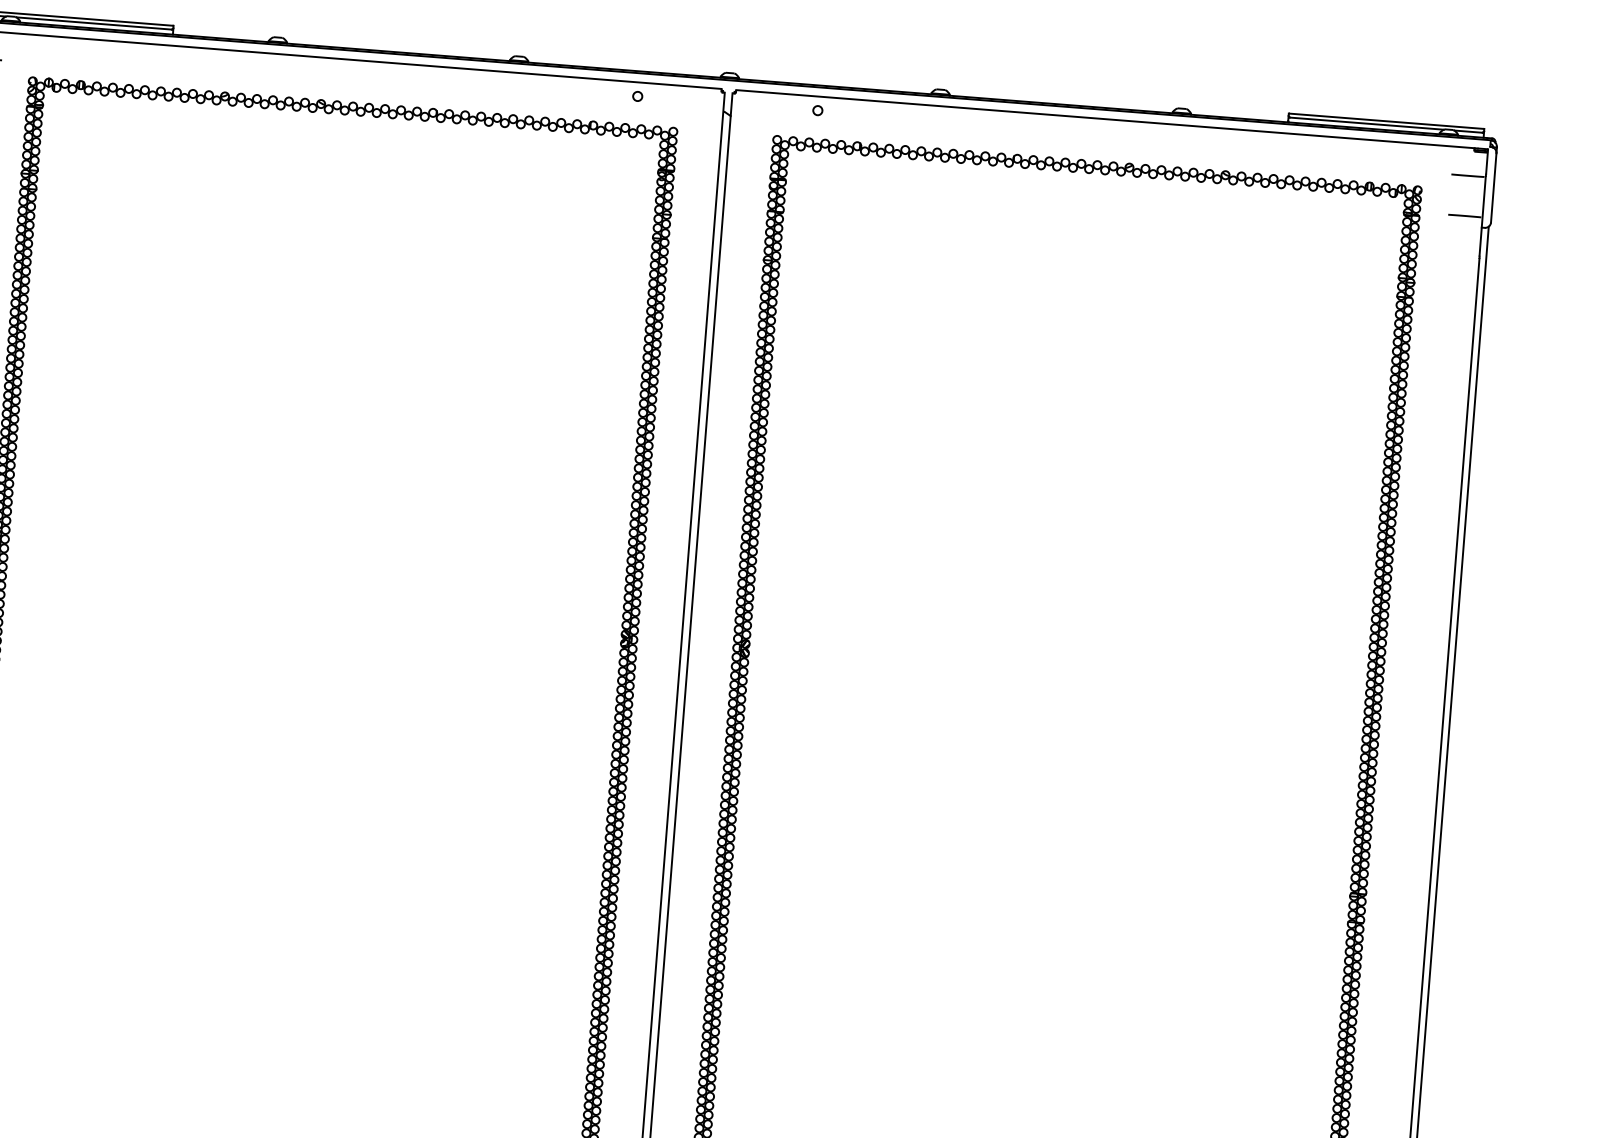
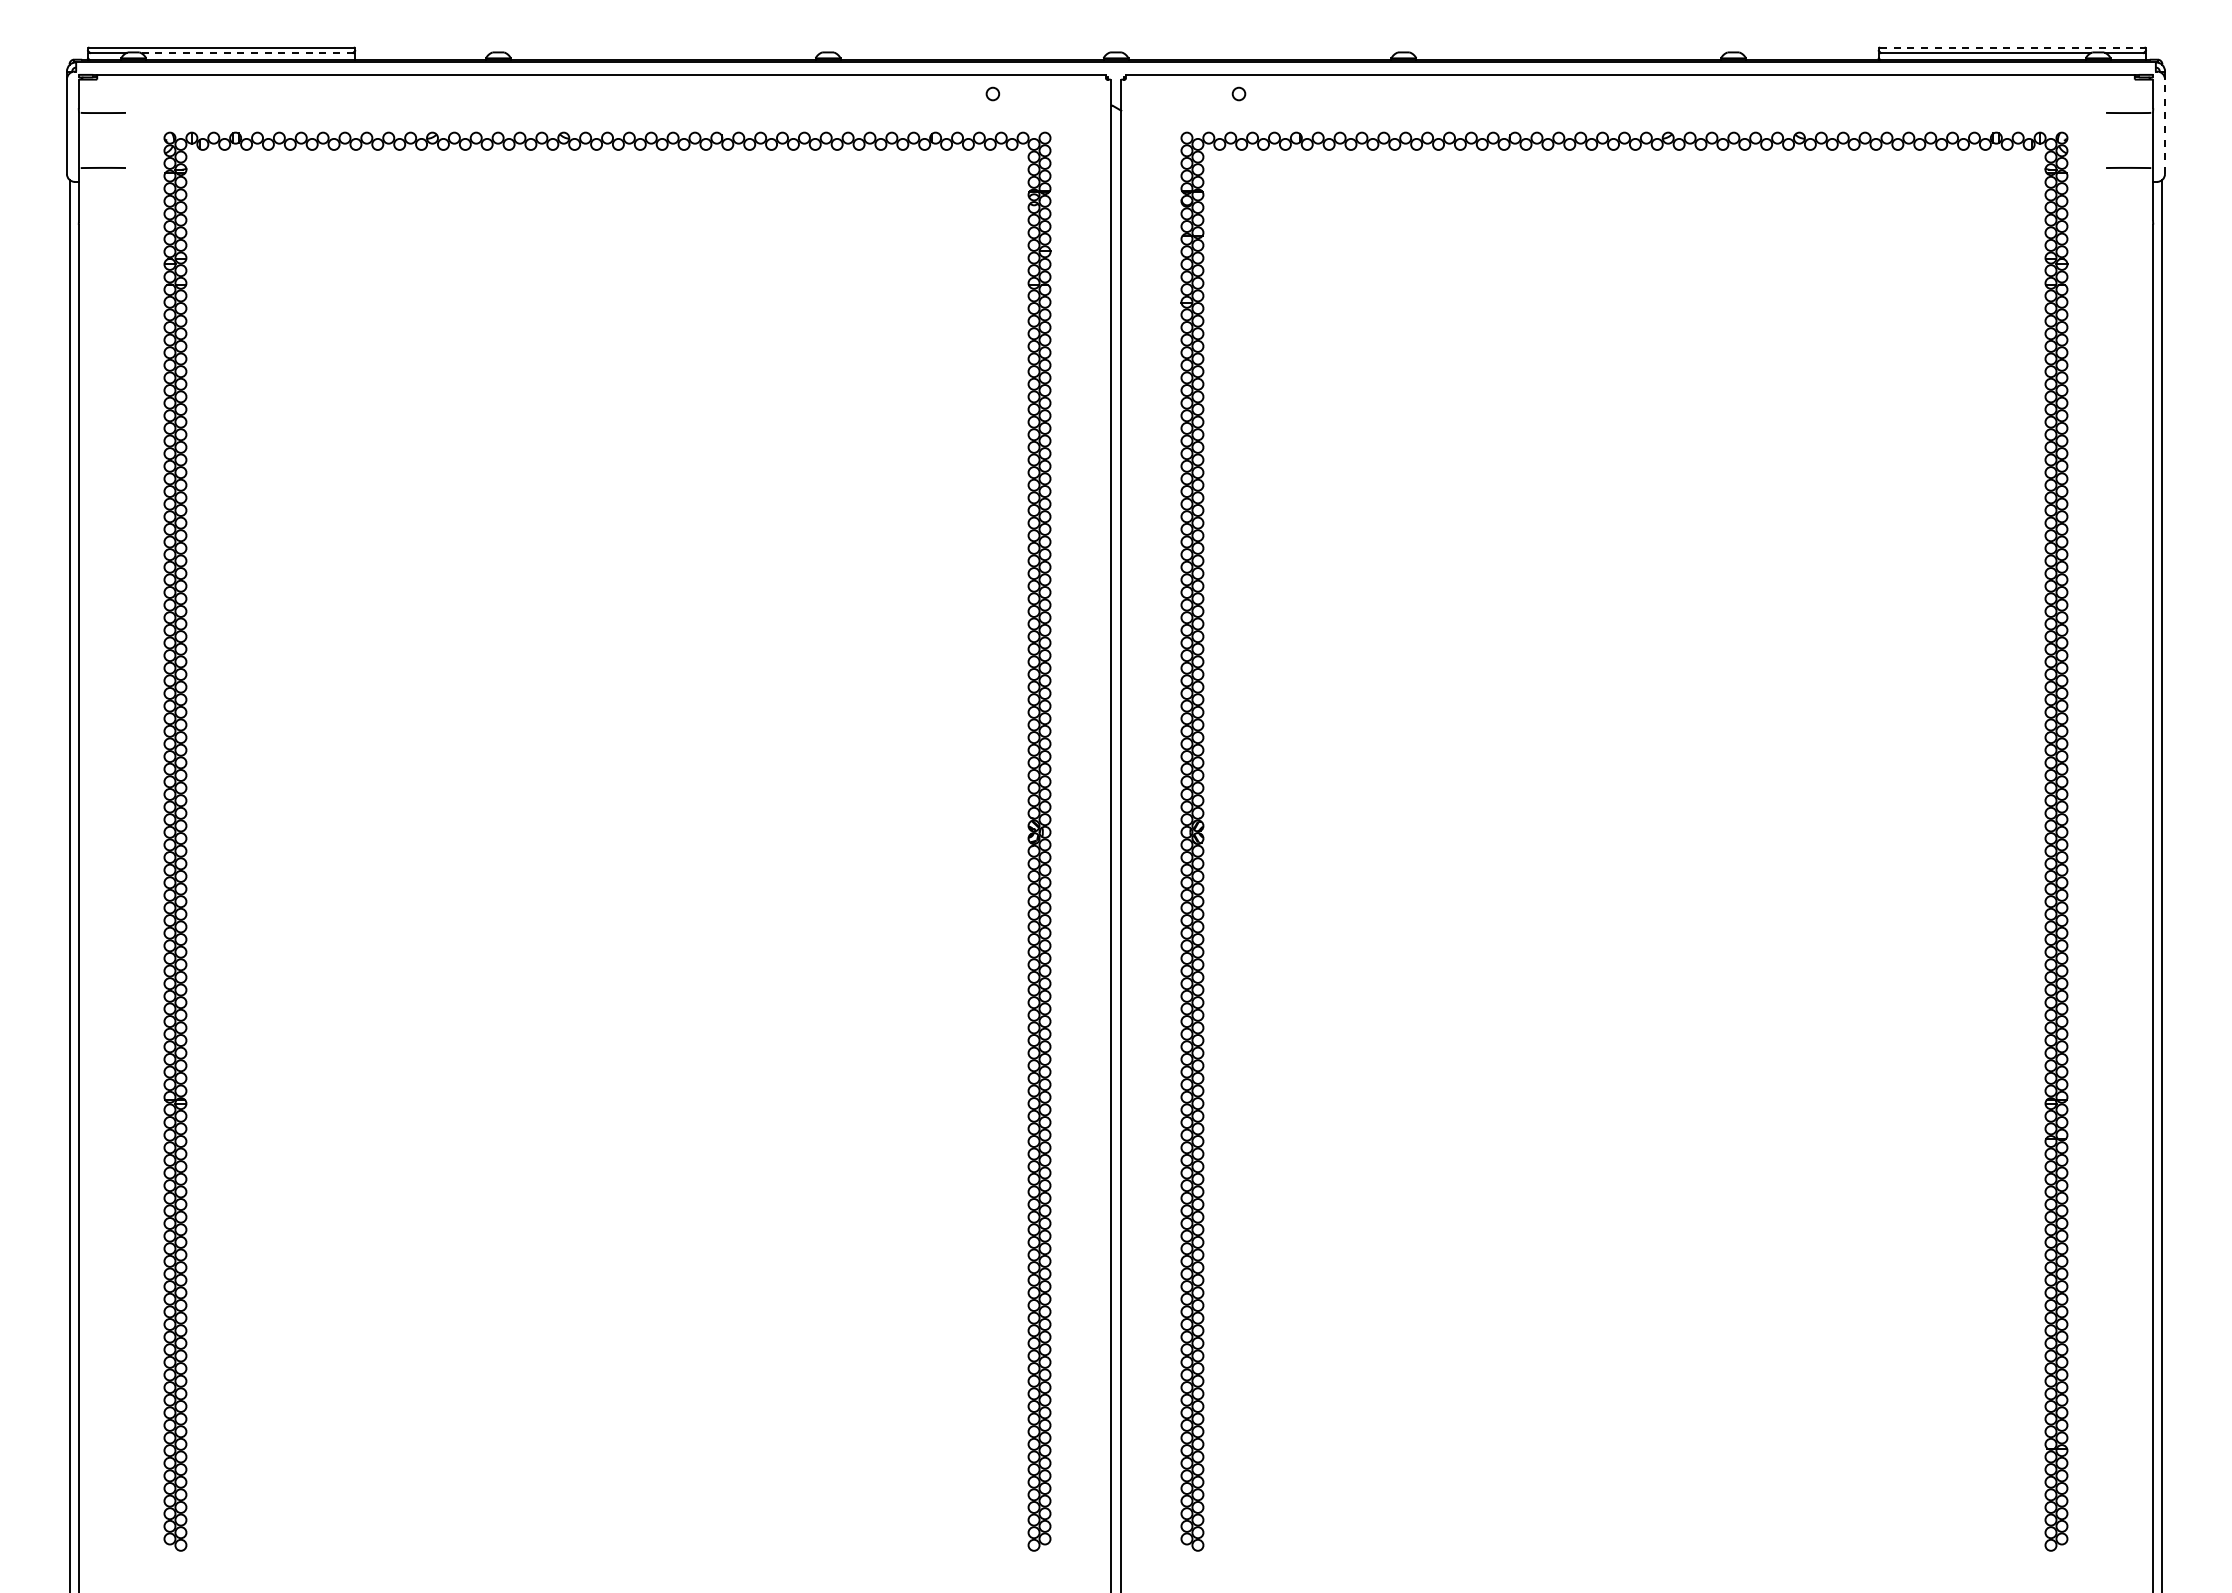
line: (93, 23) -> (246, 53), solid -> dashed
line: (1386, 121) -> (2012, 47), solid -> dashed
line: (1494, 187) -> (2165, 126), solid -> dashed

